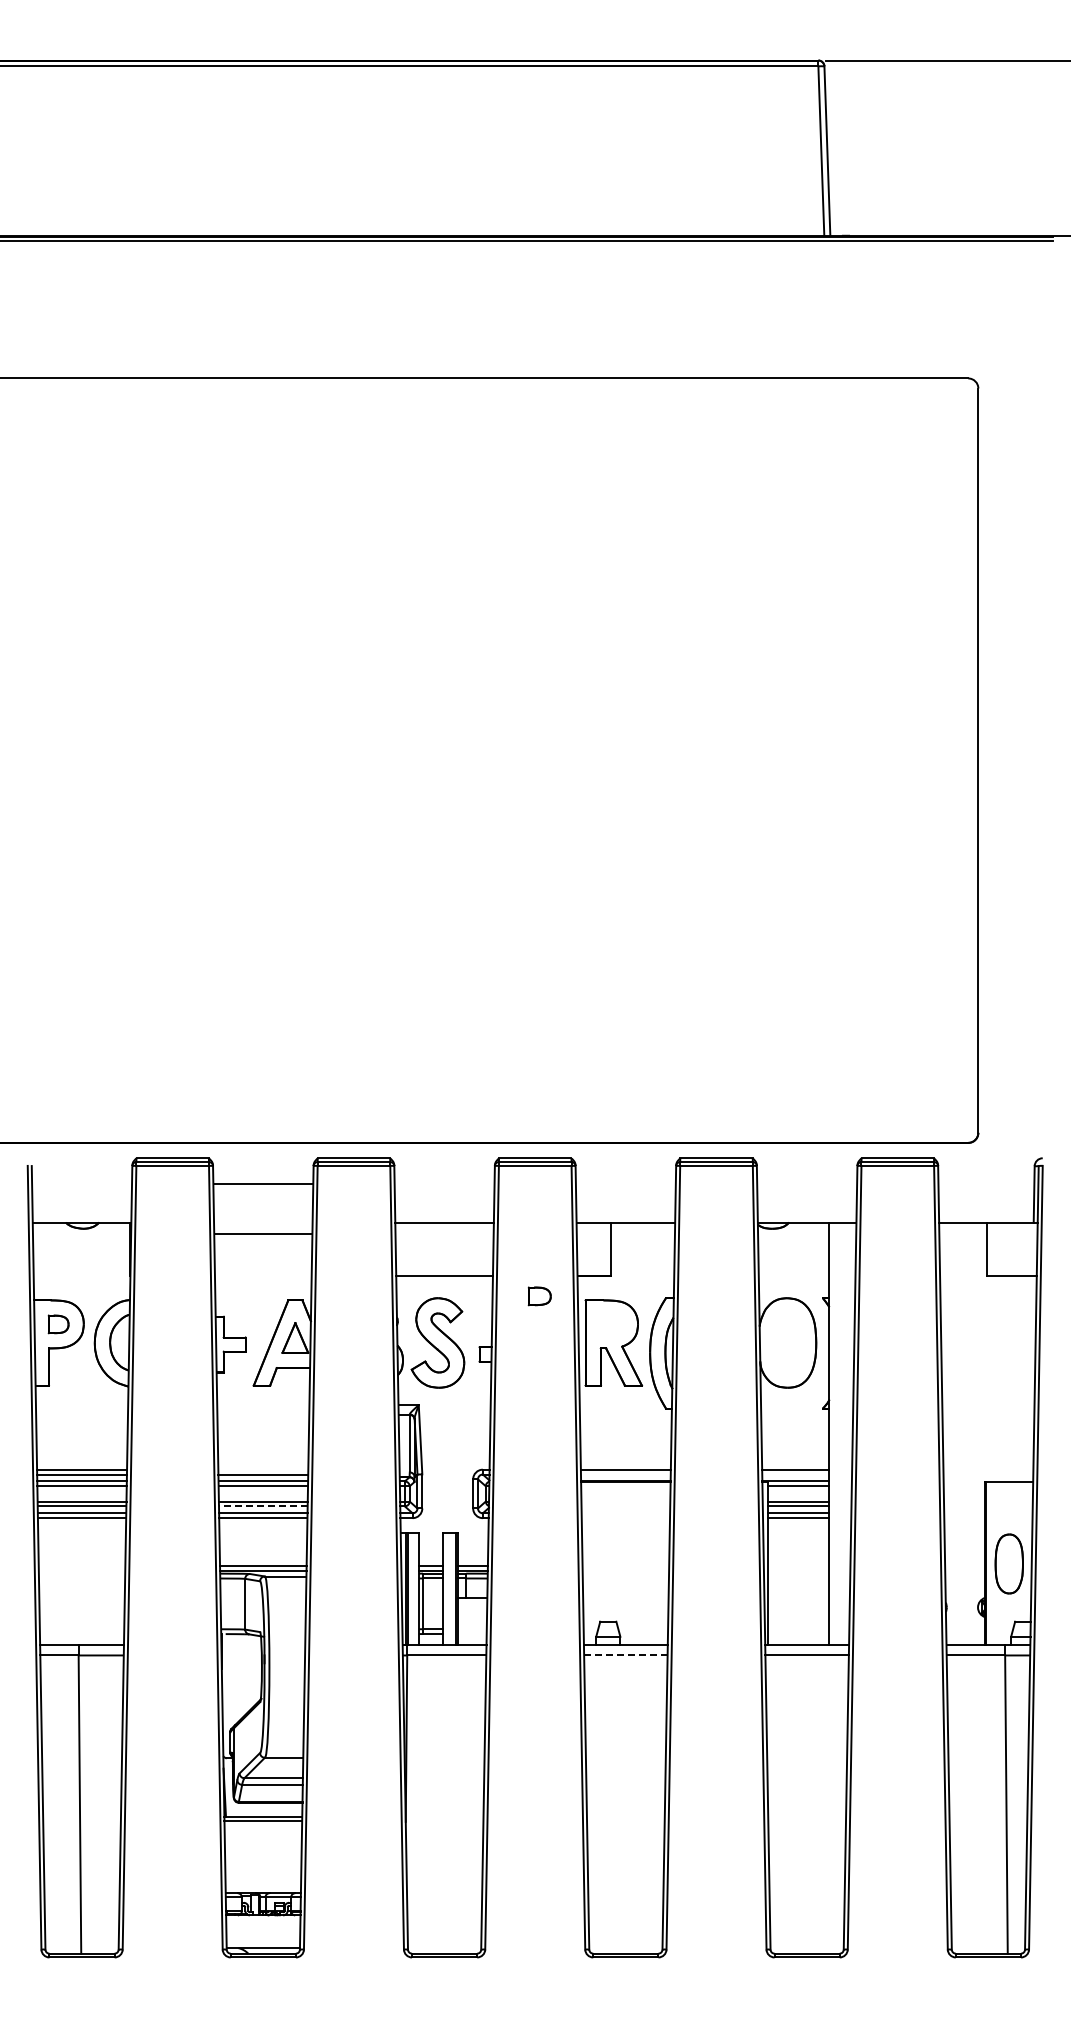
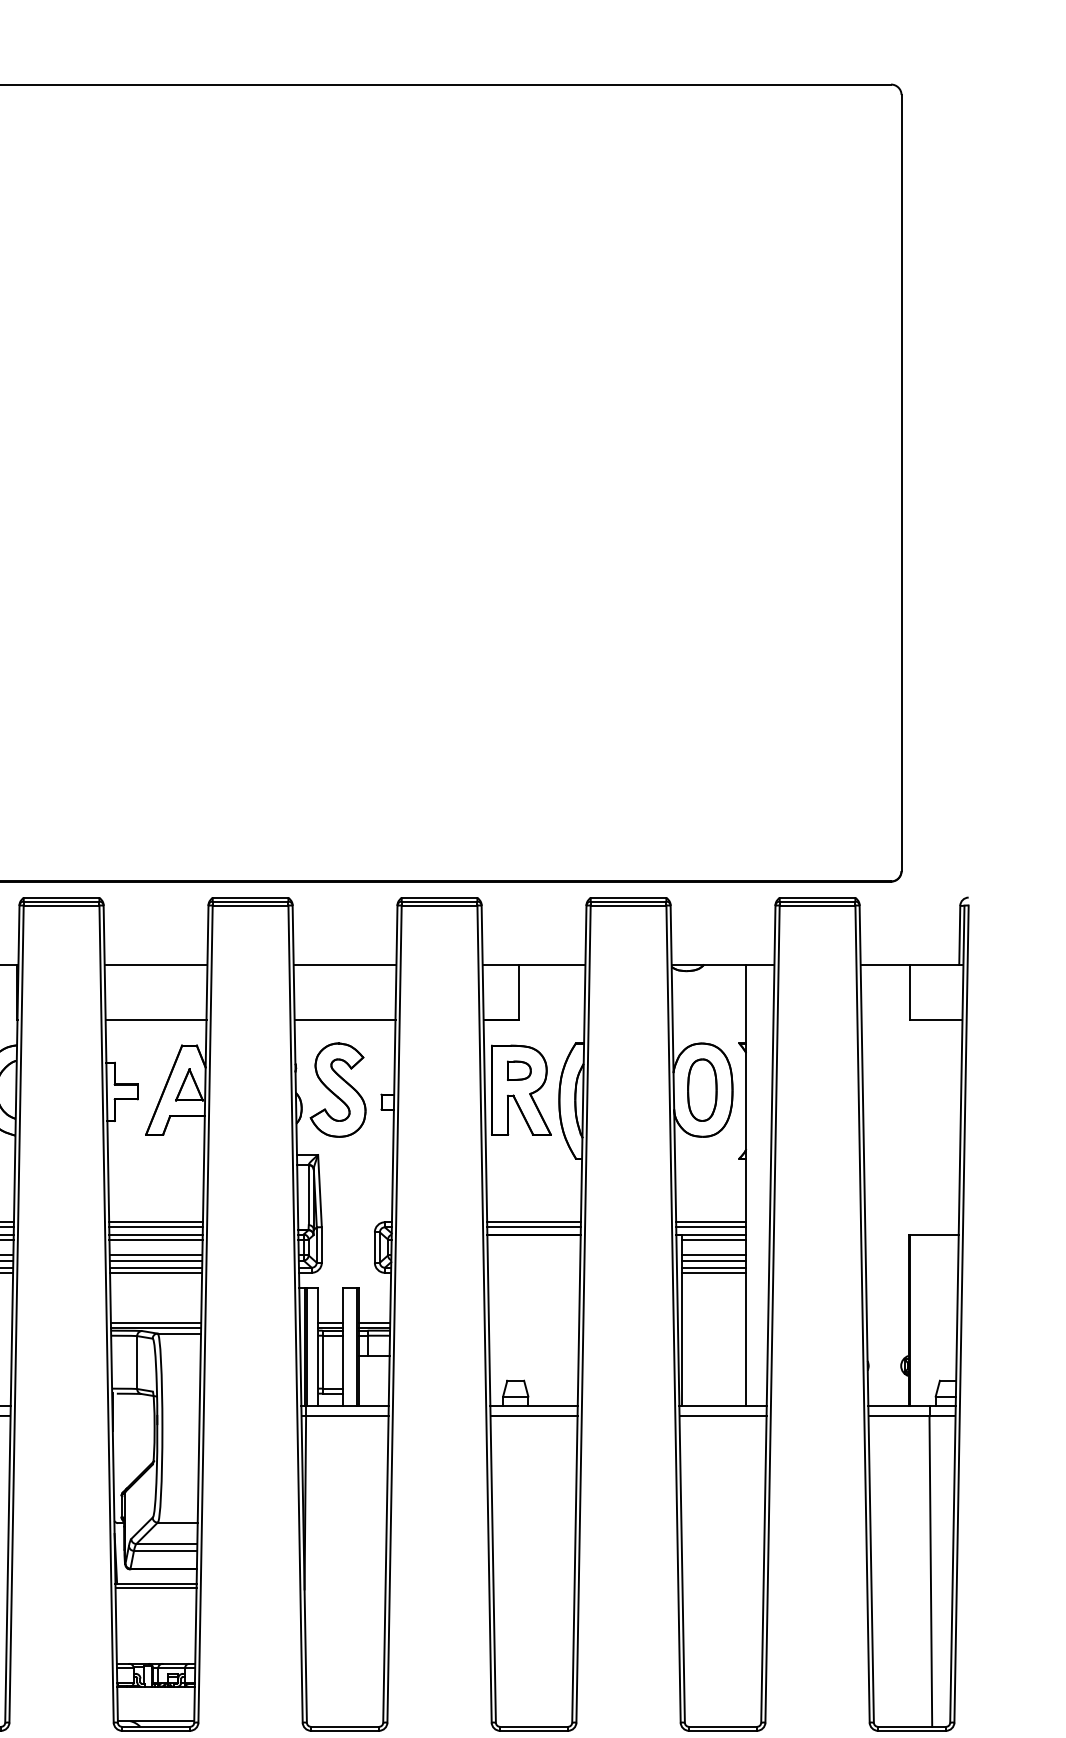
line: (263, 1183) -> (156, 964), moved
line: (262, 1233) -> (155, 1019), moved
part: (539, 1296) -> (519, 1070), moved
line: (263, 1469) -> (156, 1222), added
line: (625, 1474) -> (533, 1227), added
line: (795, 1474) -> (710, 1227), added
line: (262, 1506) -> (155, 1260), dashed -> solid
part: (1008, 1563) -> (701, 1089), moved
line: (625, 1655) -> (533, 1416), dashed -> solid

